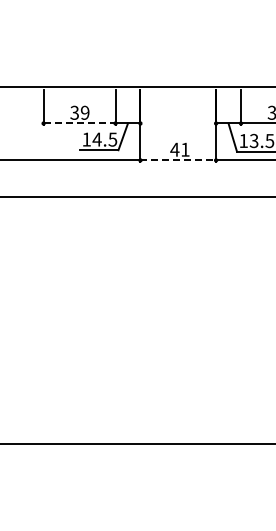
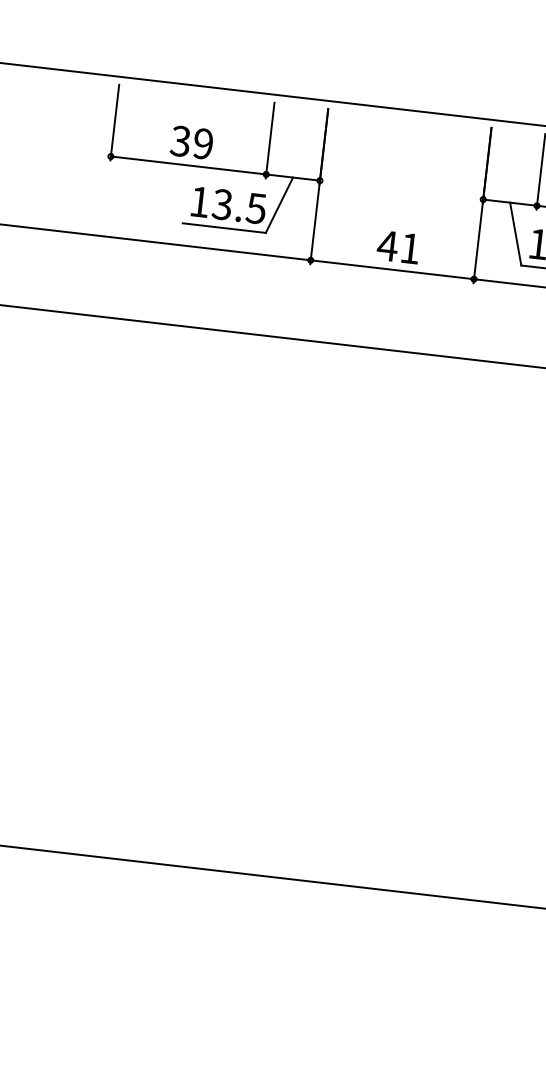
line: (79, 123) -> (188, 165), dashed -> solid
text: (96, 139) -> (221, 204), 14.5 -> 13.5
line: (178, 160) -> (392, 270), dashed -> solid

